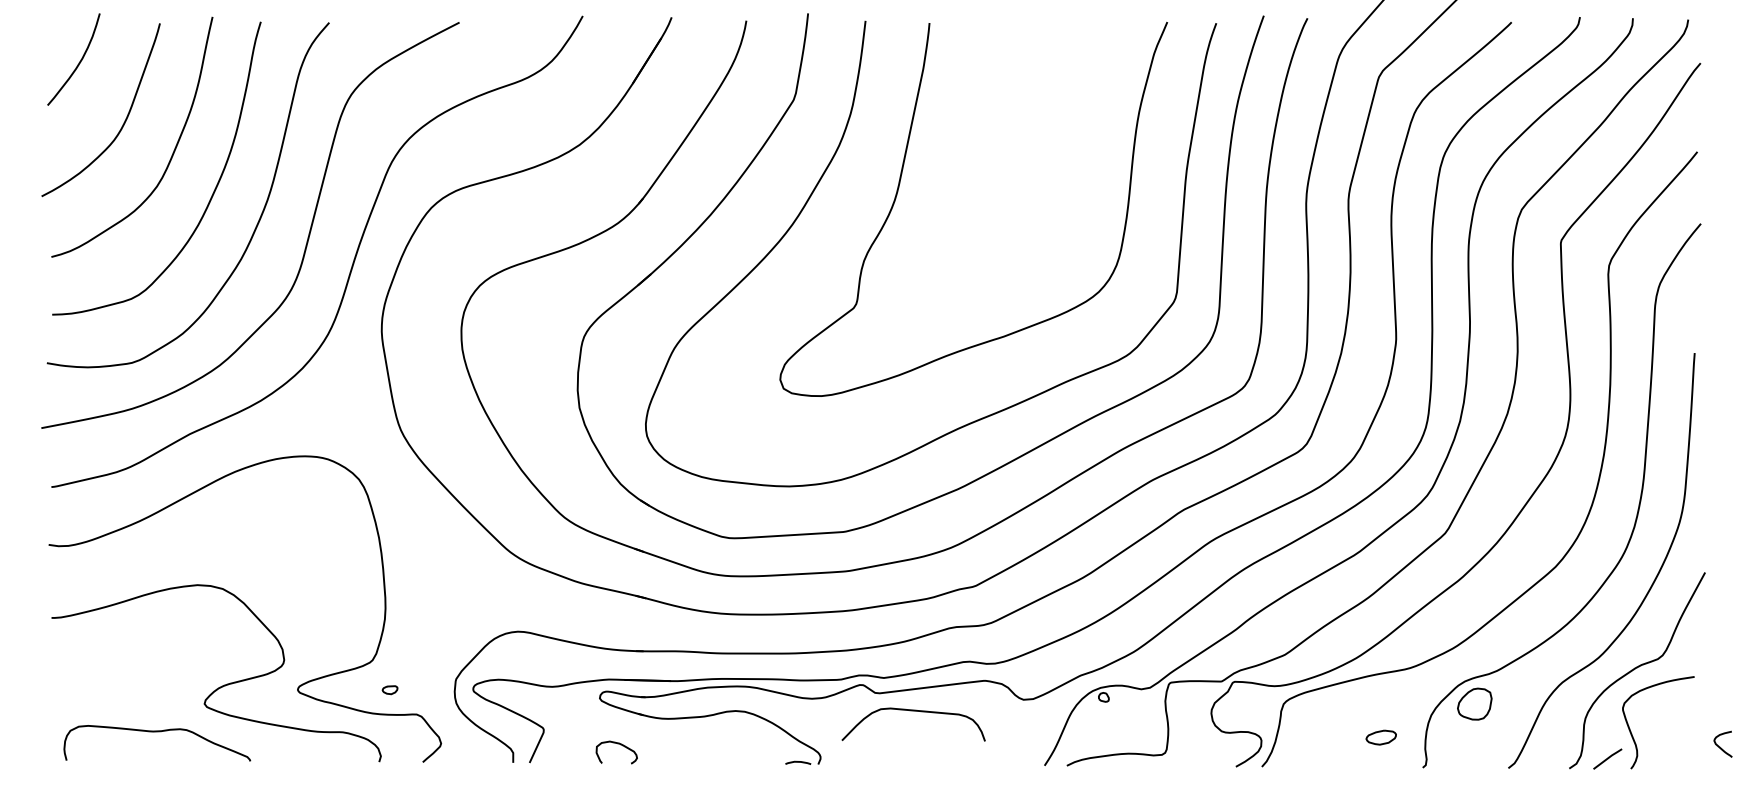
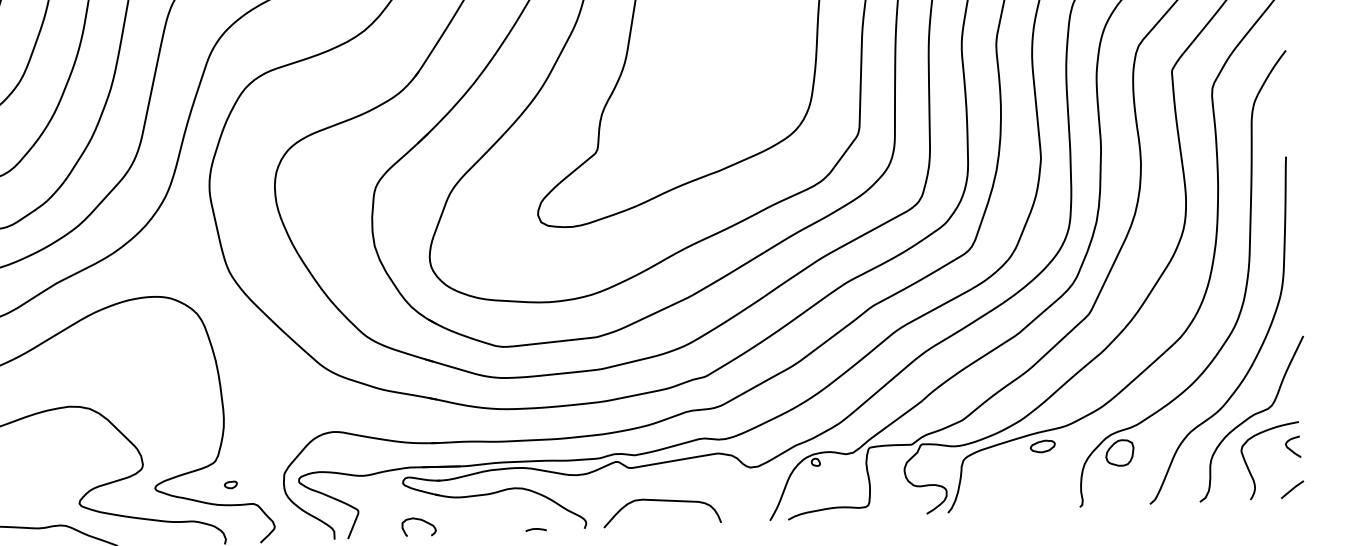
curve: (913, 711) -> (661, 501), moved
part: (1380, 737) -> (1042, 446), moved
curve: (1720, 746) -> (1291, 449), moved
line: (1607, 758) -> (1292, 489), moved
curve: (798, 762) -> (536, 529), moved

